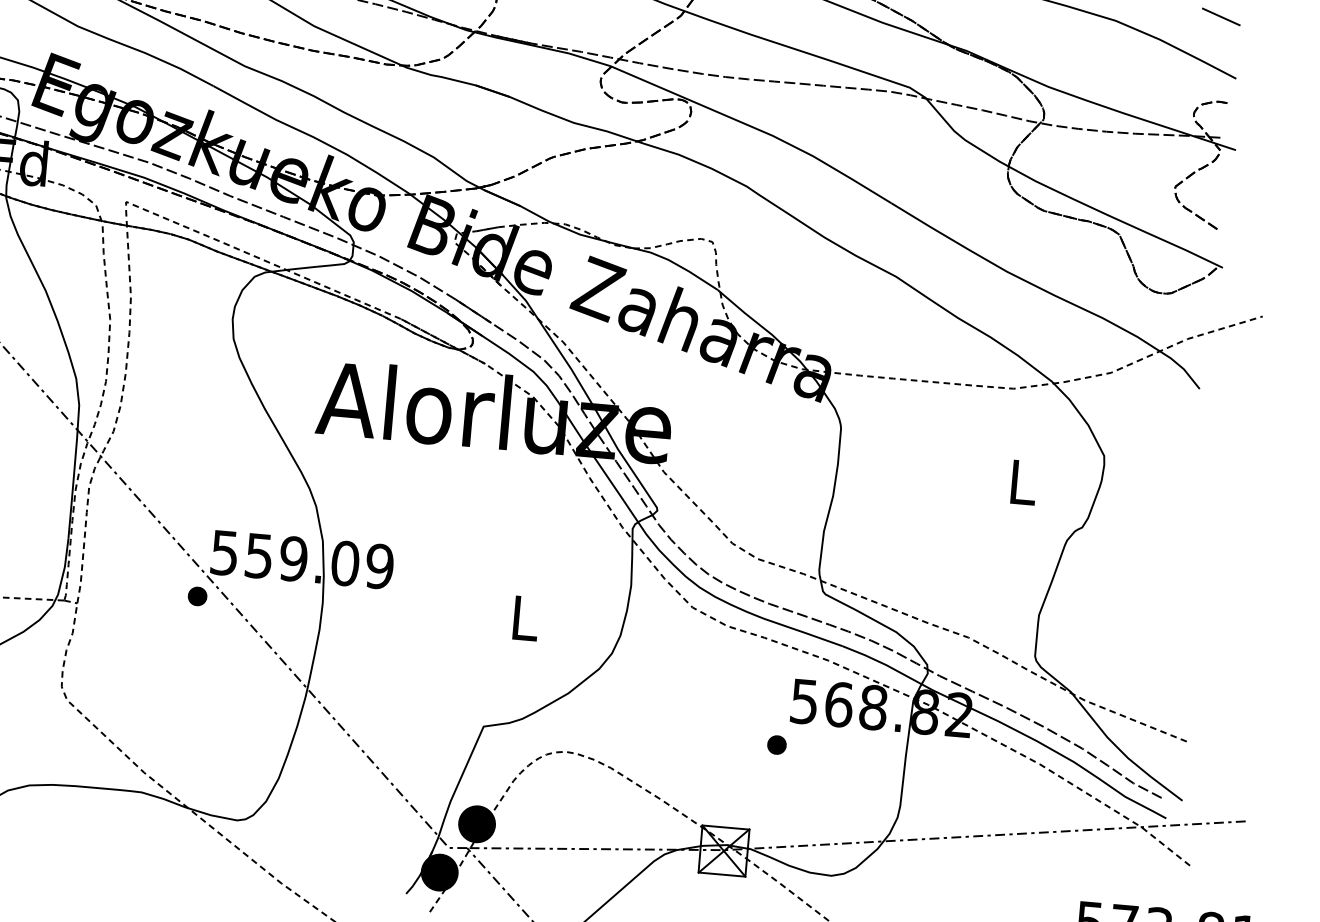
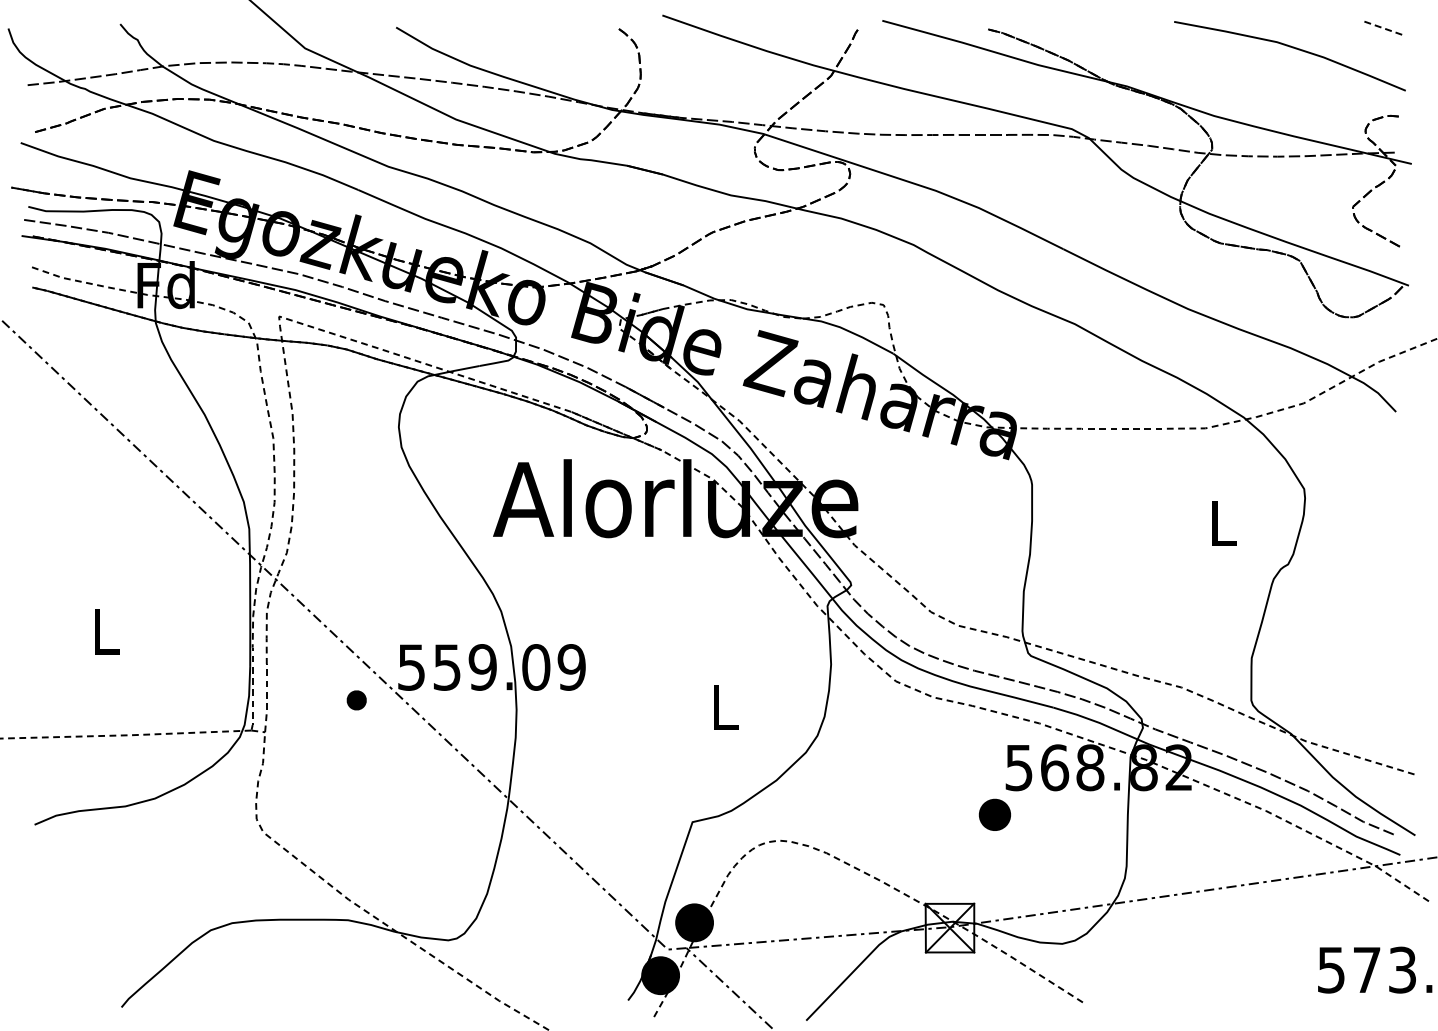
line: (1220, 16) -> (1384, 28), solid -> dashed
part: (197, 596) -> (356, 700), moved
part: (776, 744) -> (994, 814), size x1.6

